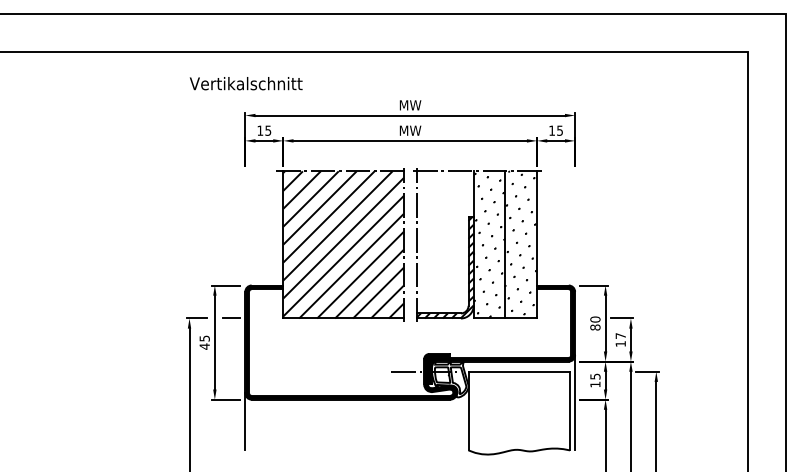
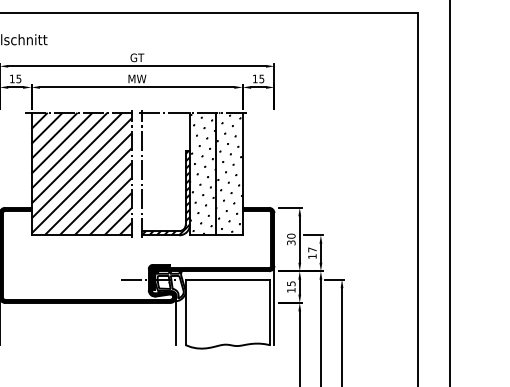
text: (410, 105) -> (137, 57), MW -> GT
text: (595, 327) -> (291, 242), 80 -> 30
line: (457, 421) -> (176, 321), added

